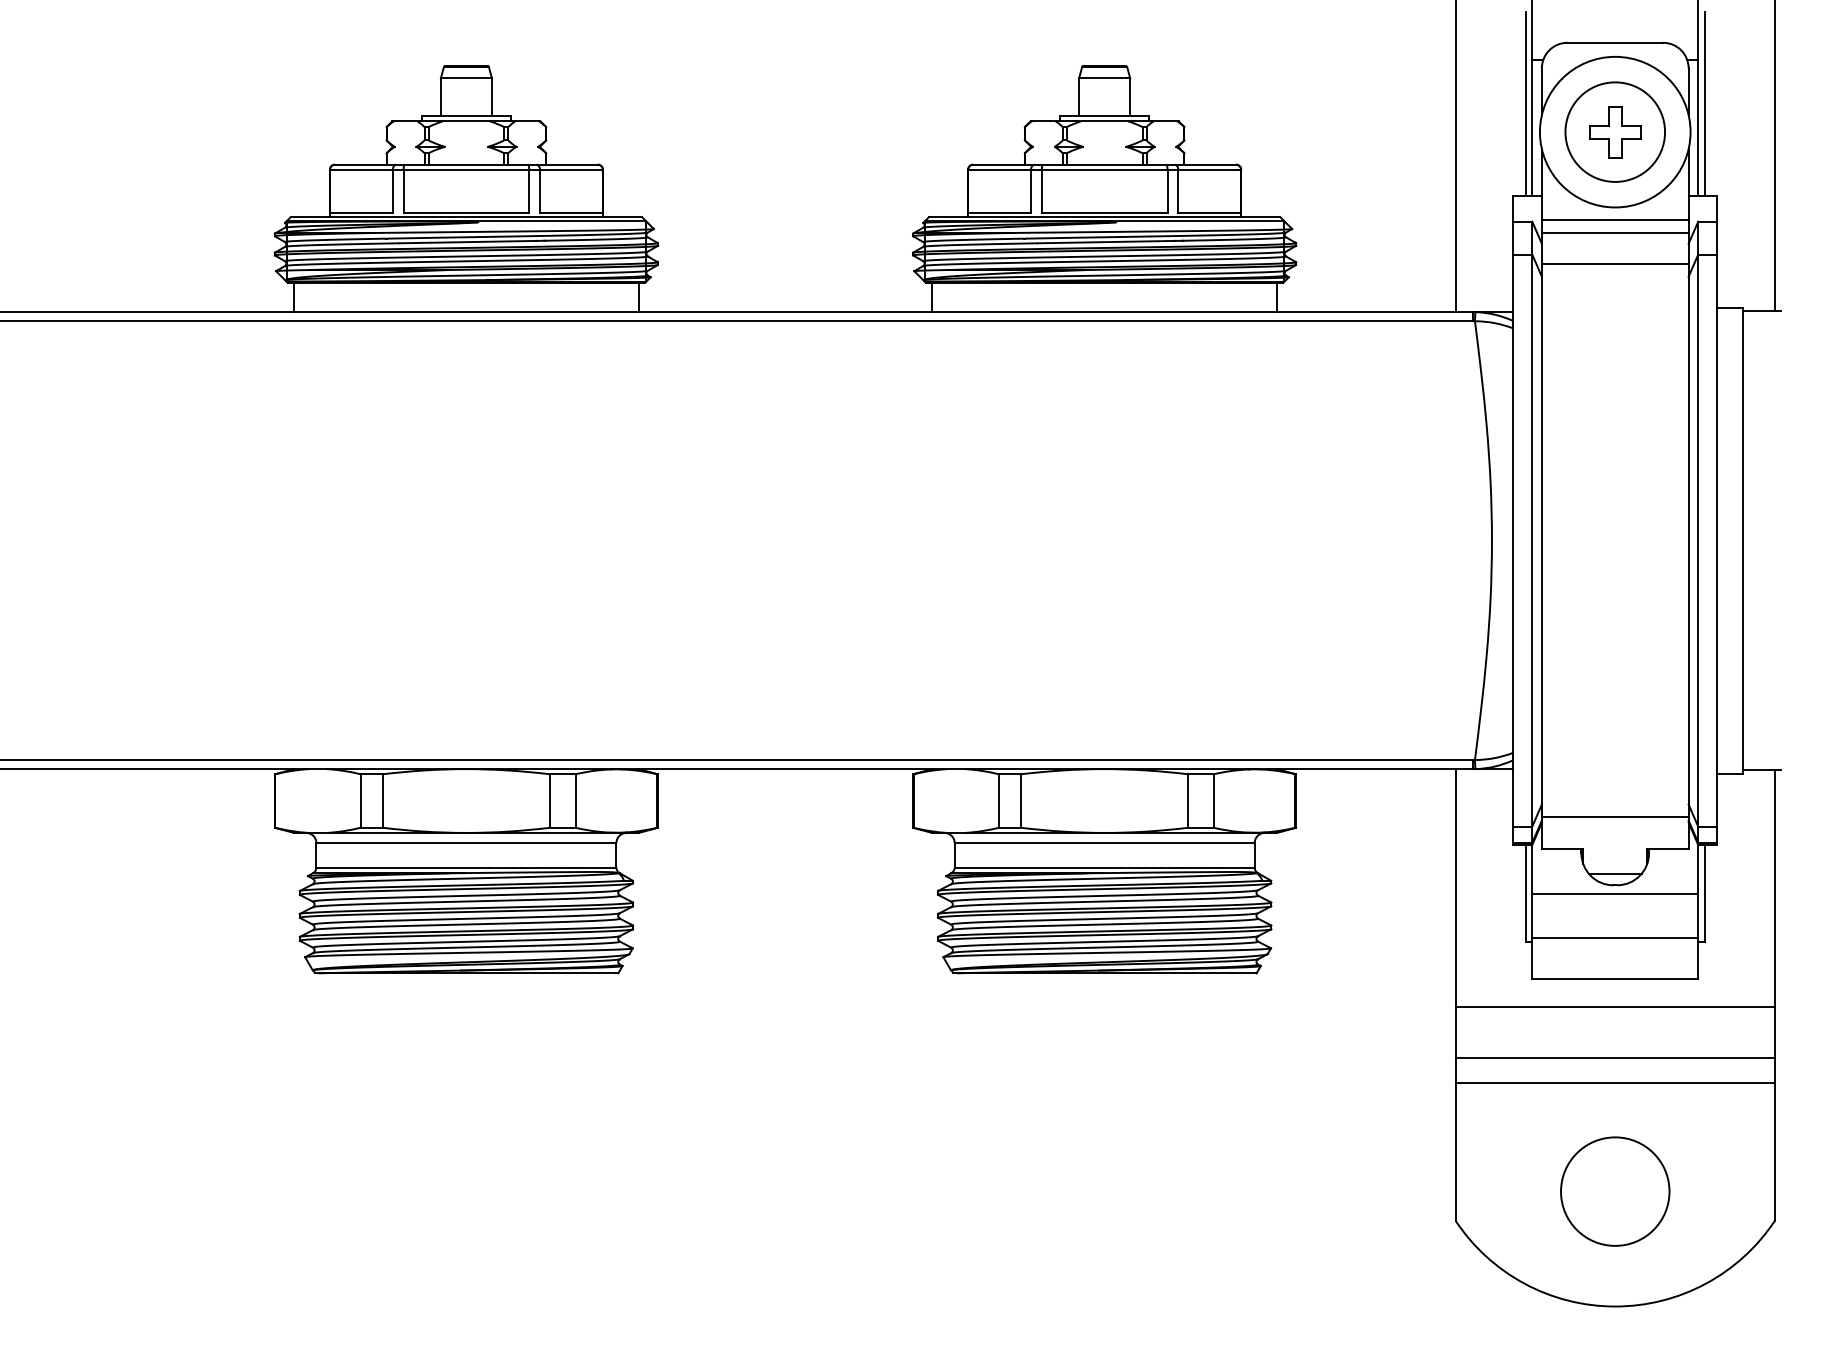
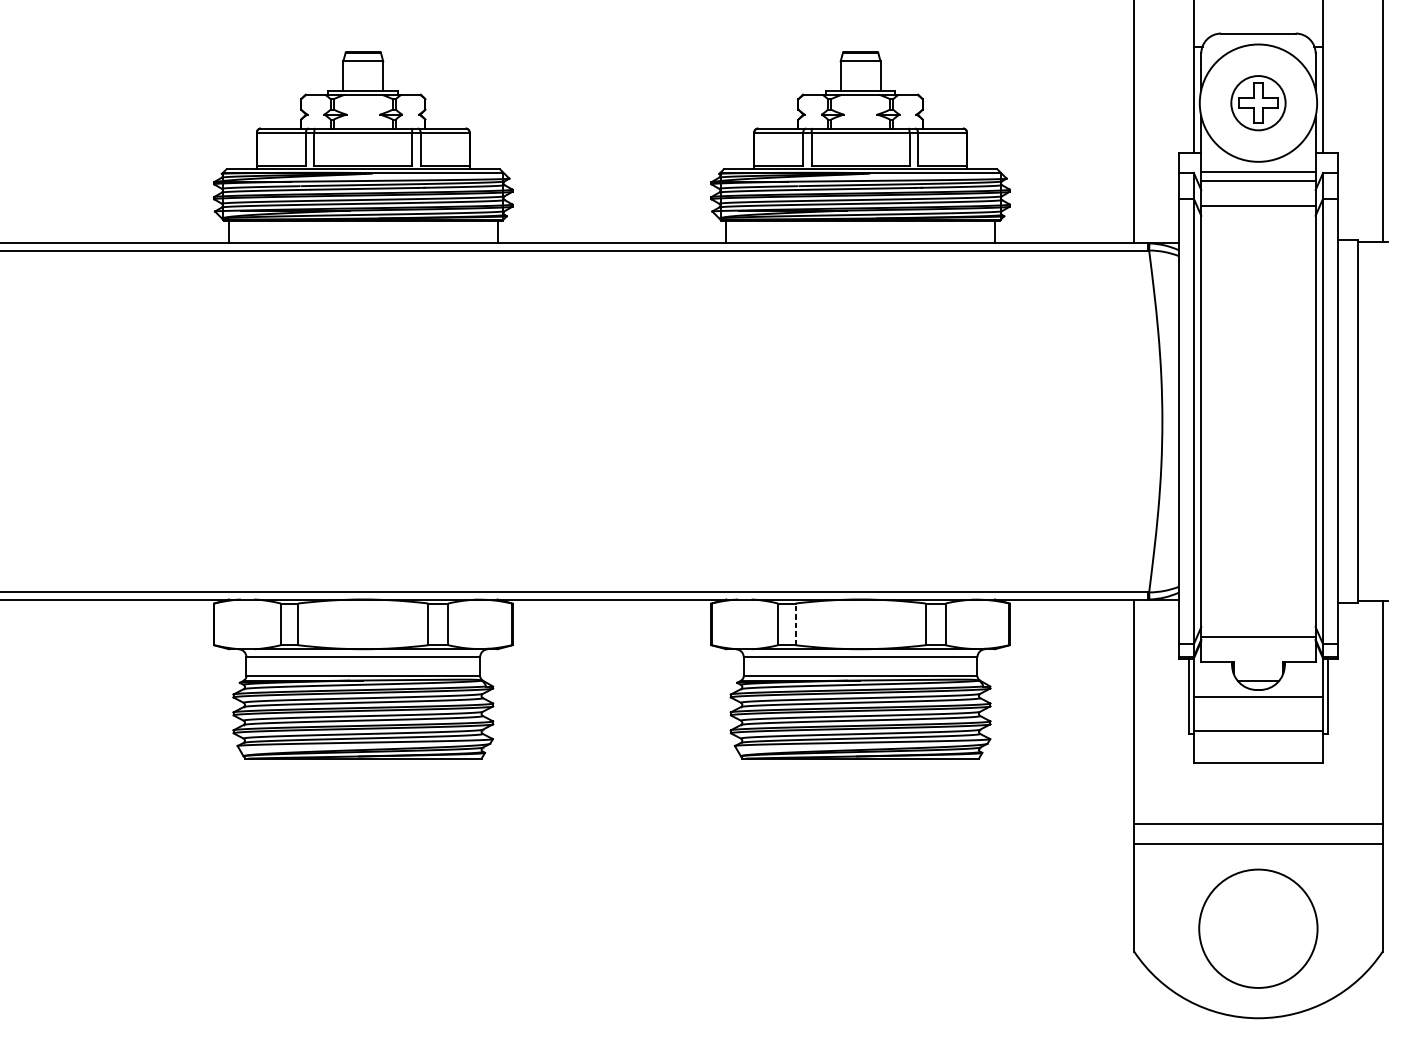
line: (1525, 103) -> (1188, 80), removed
line: (1704, 103) -> (1328, 80), removed
circle: (1615, 131) -> (1258, 102), size x0.7
line: (1021, 801) -> (795, 624), solid -> dashed
line: (1614, 1006) -> (1257, 784), removed
circle: (1615, 1191) -> (1258, 928), size x1.4

